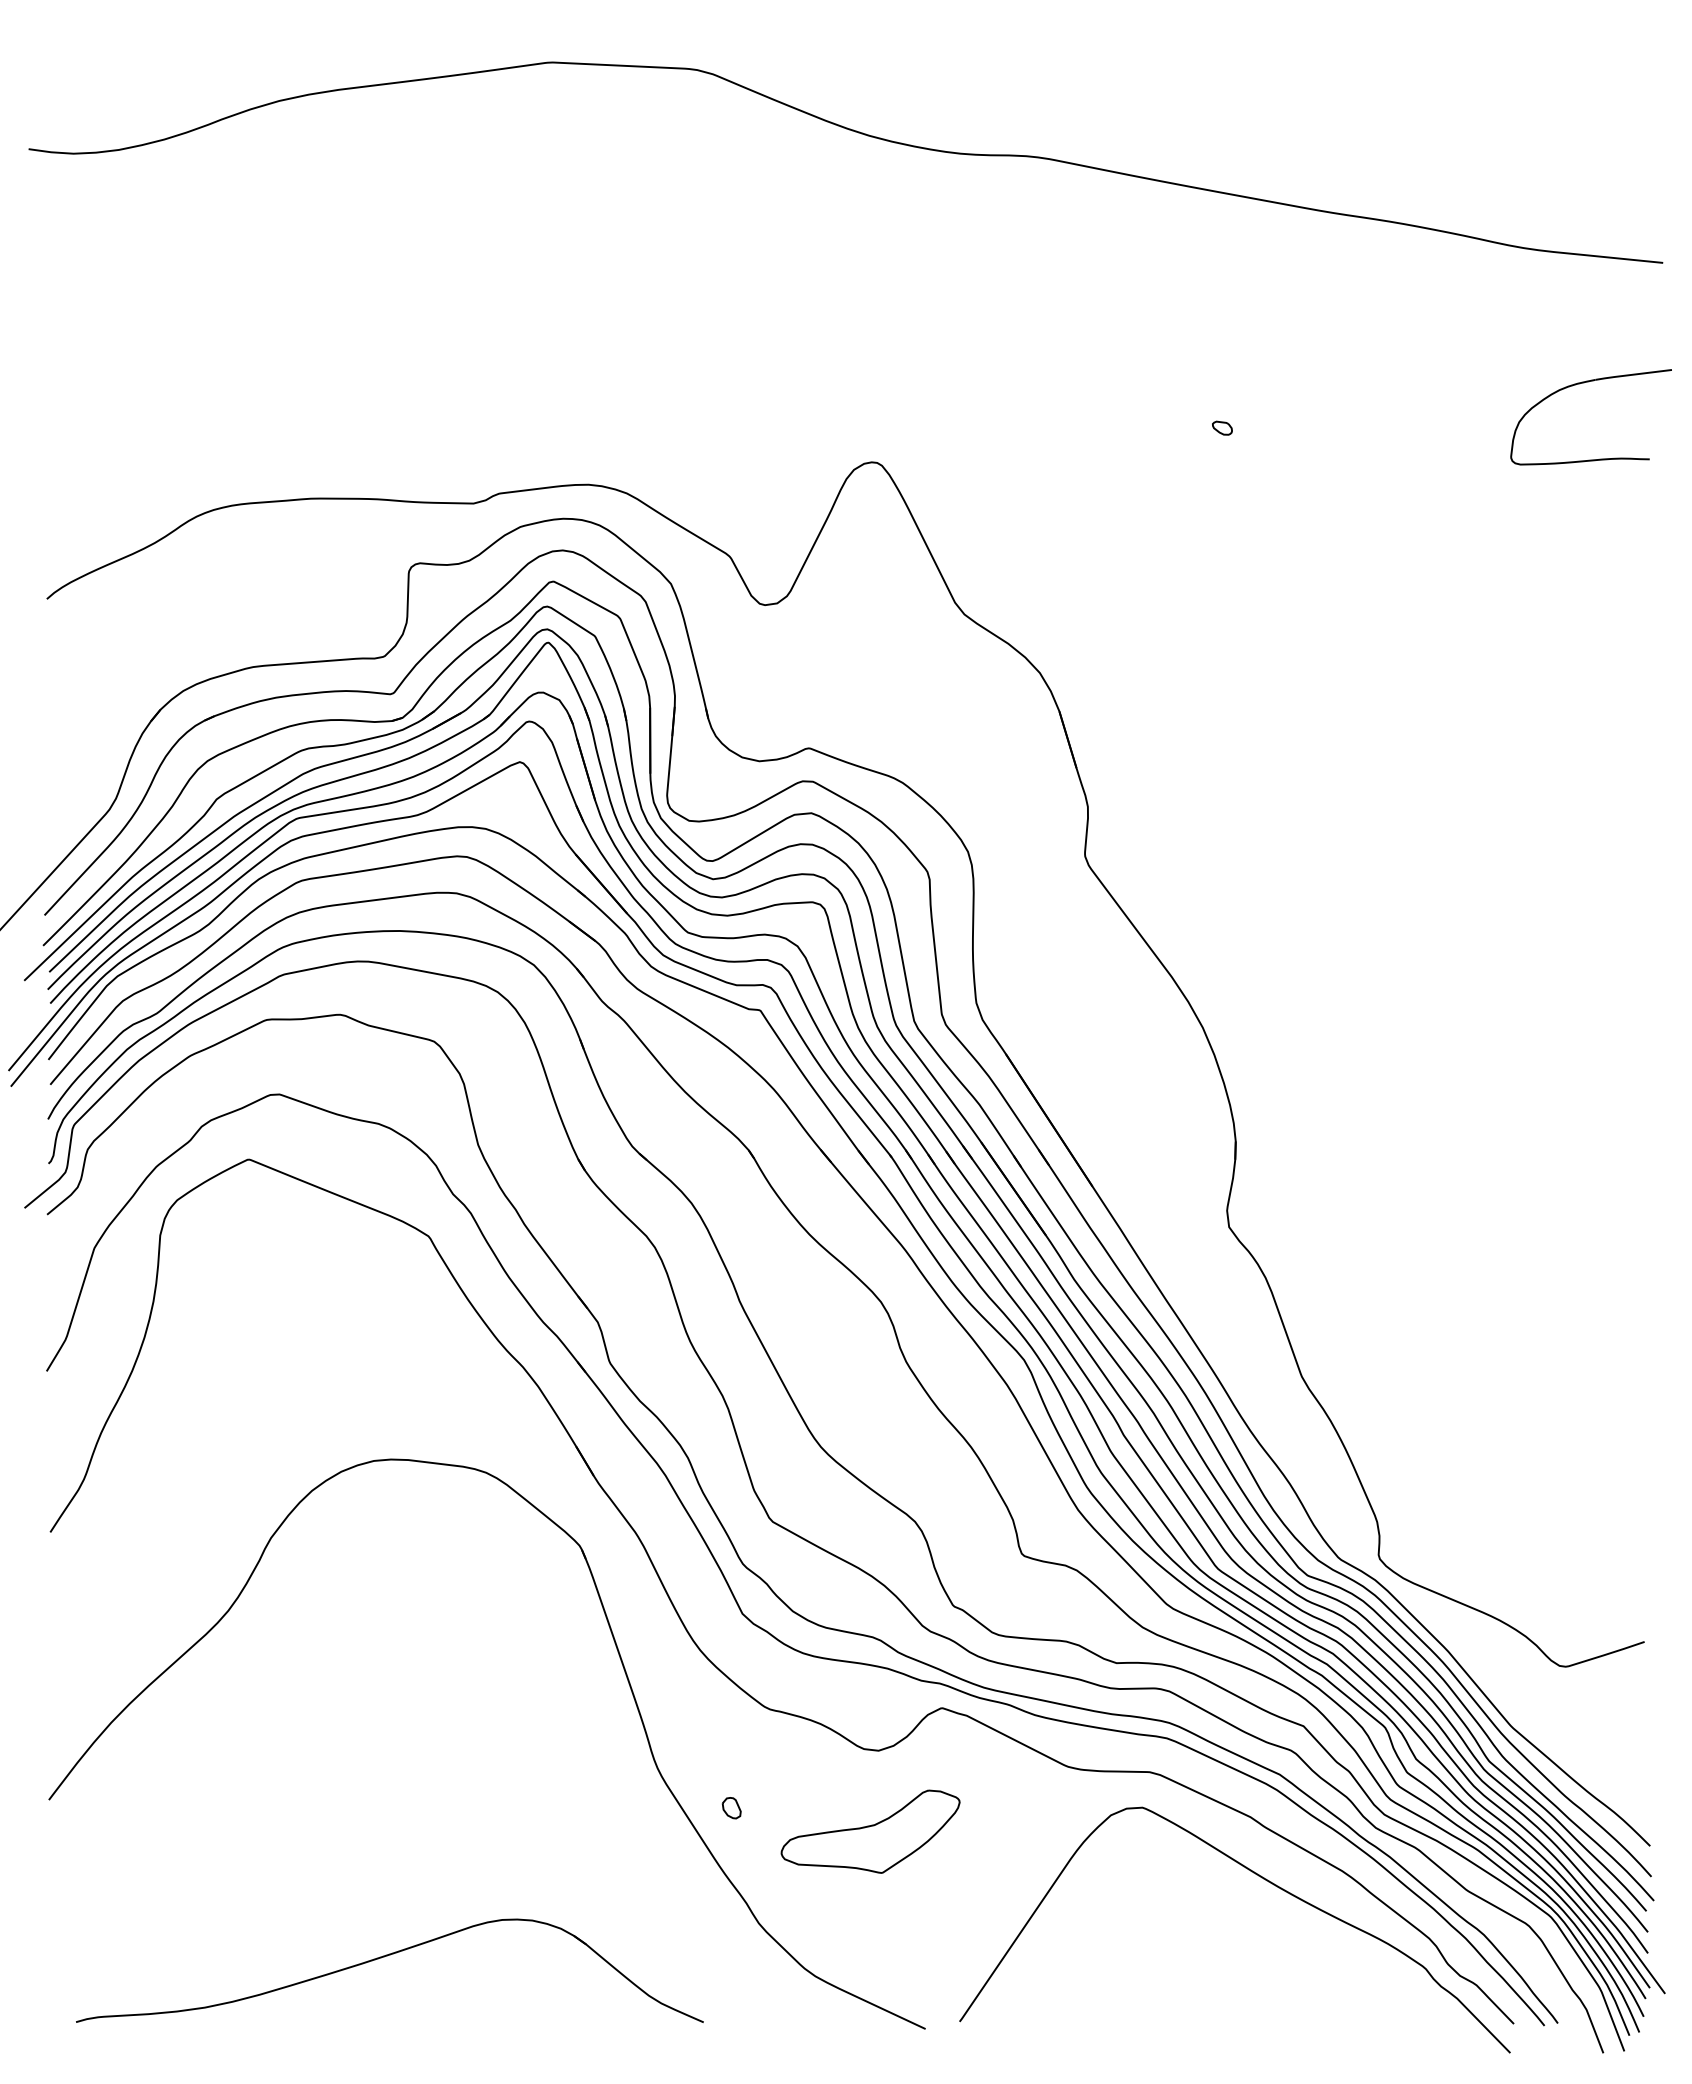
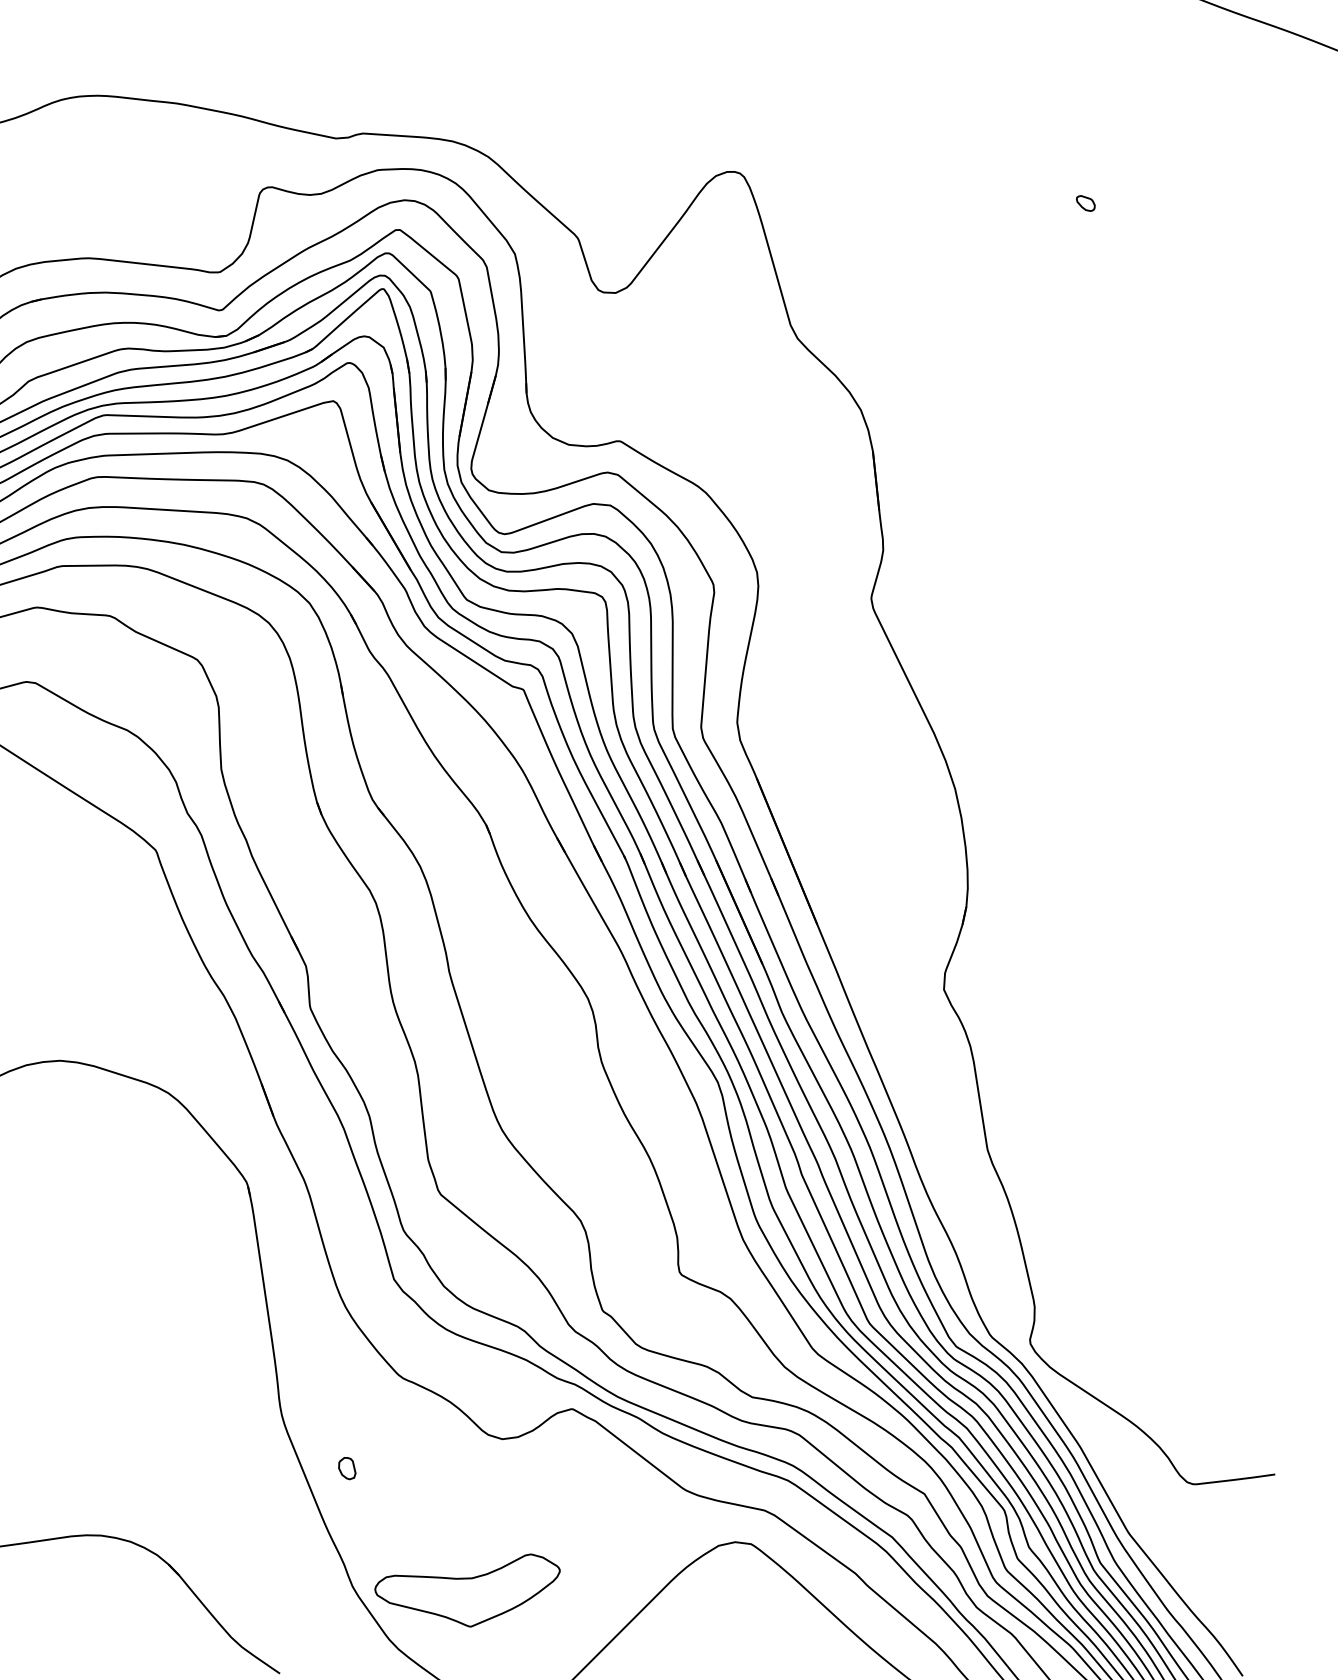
part: (870, 1831) -> (466, 1583), moved

